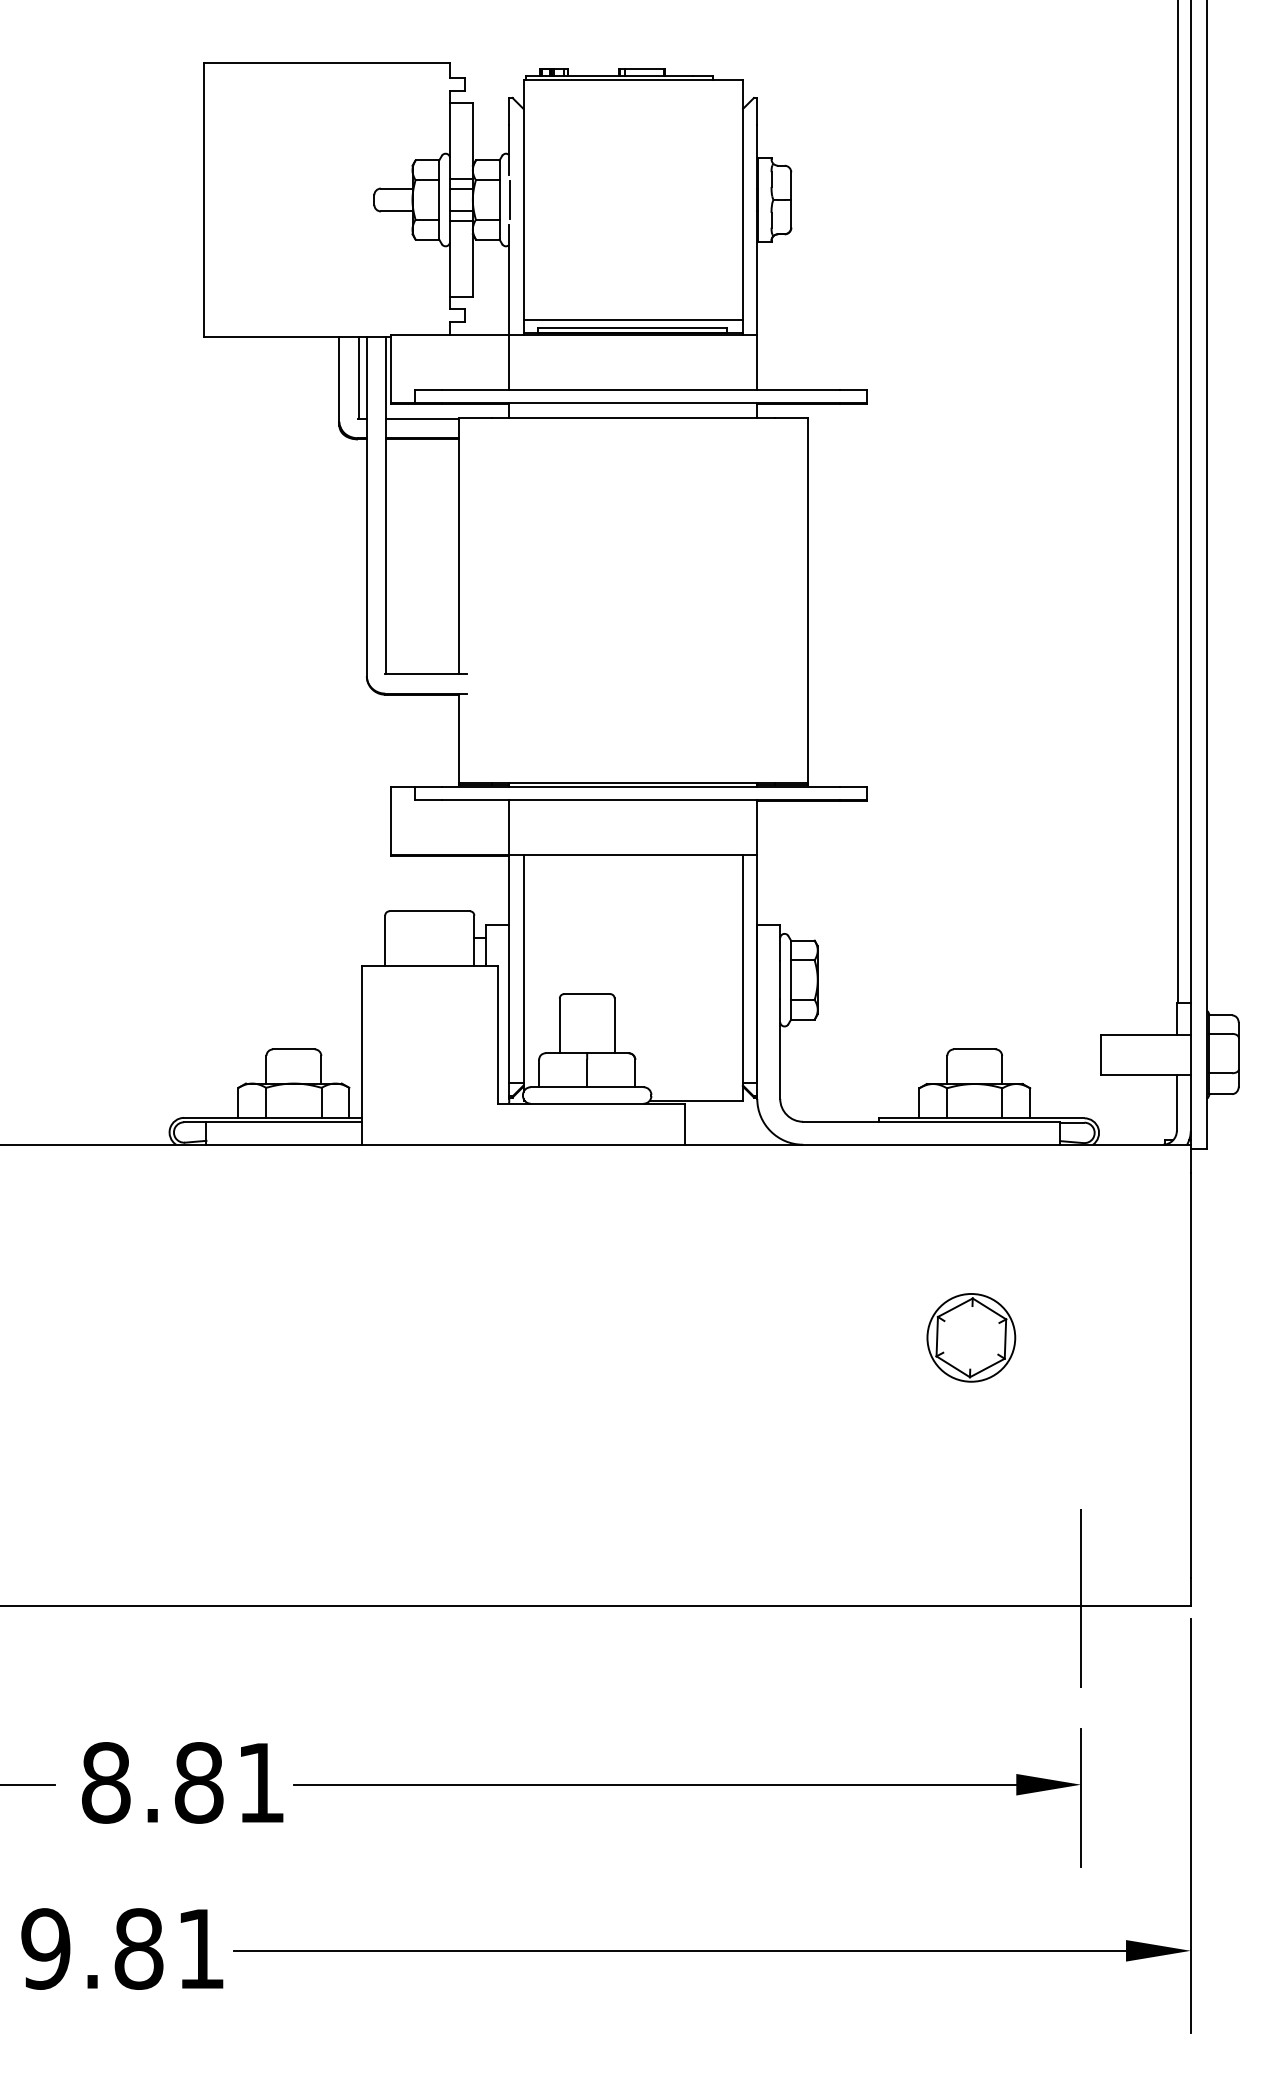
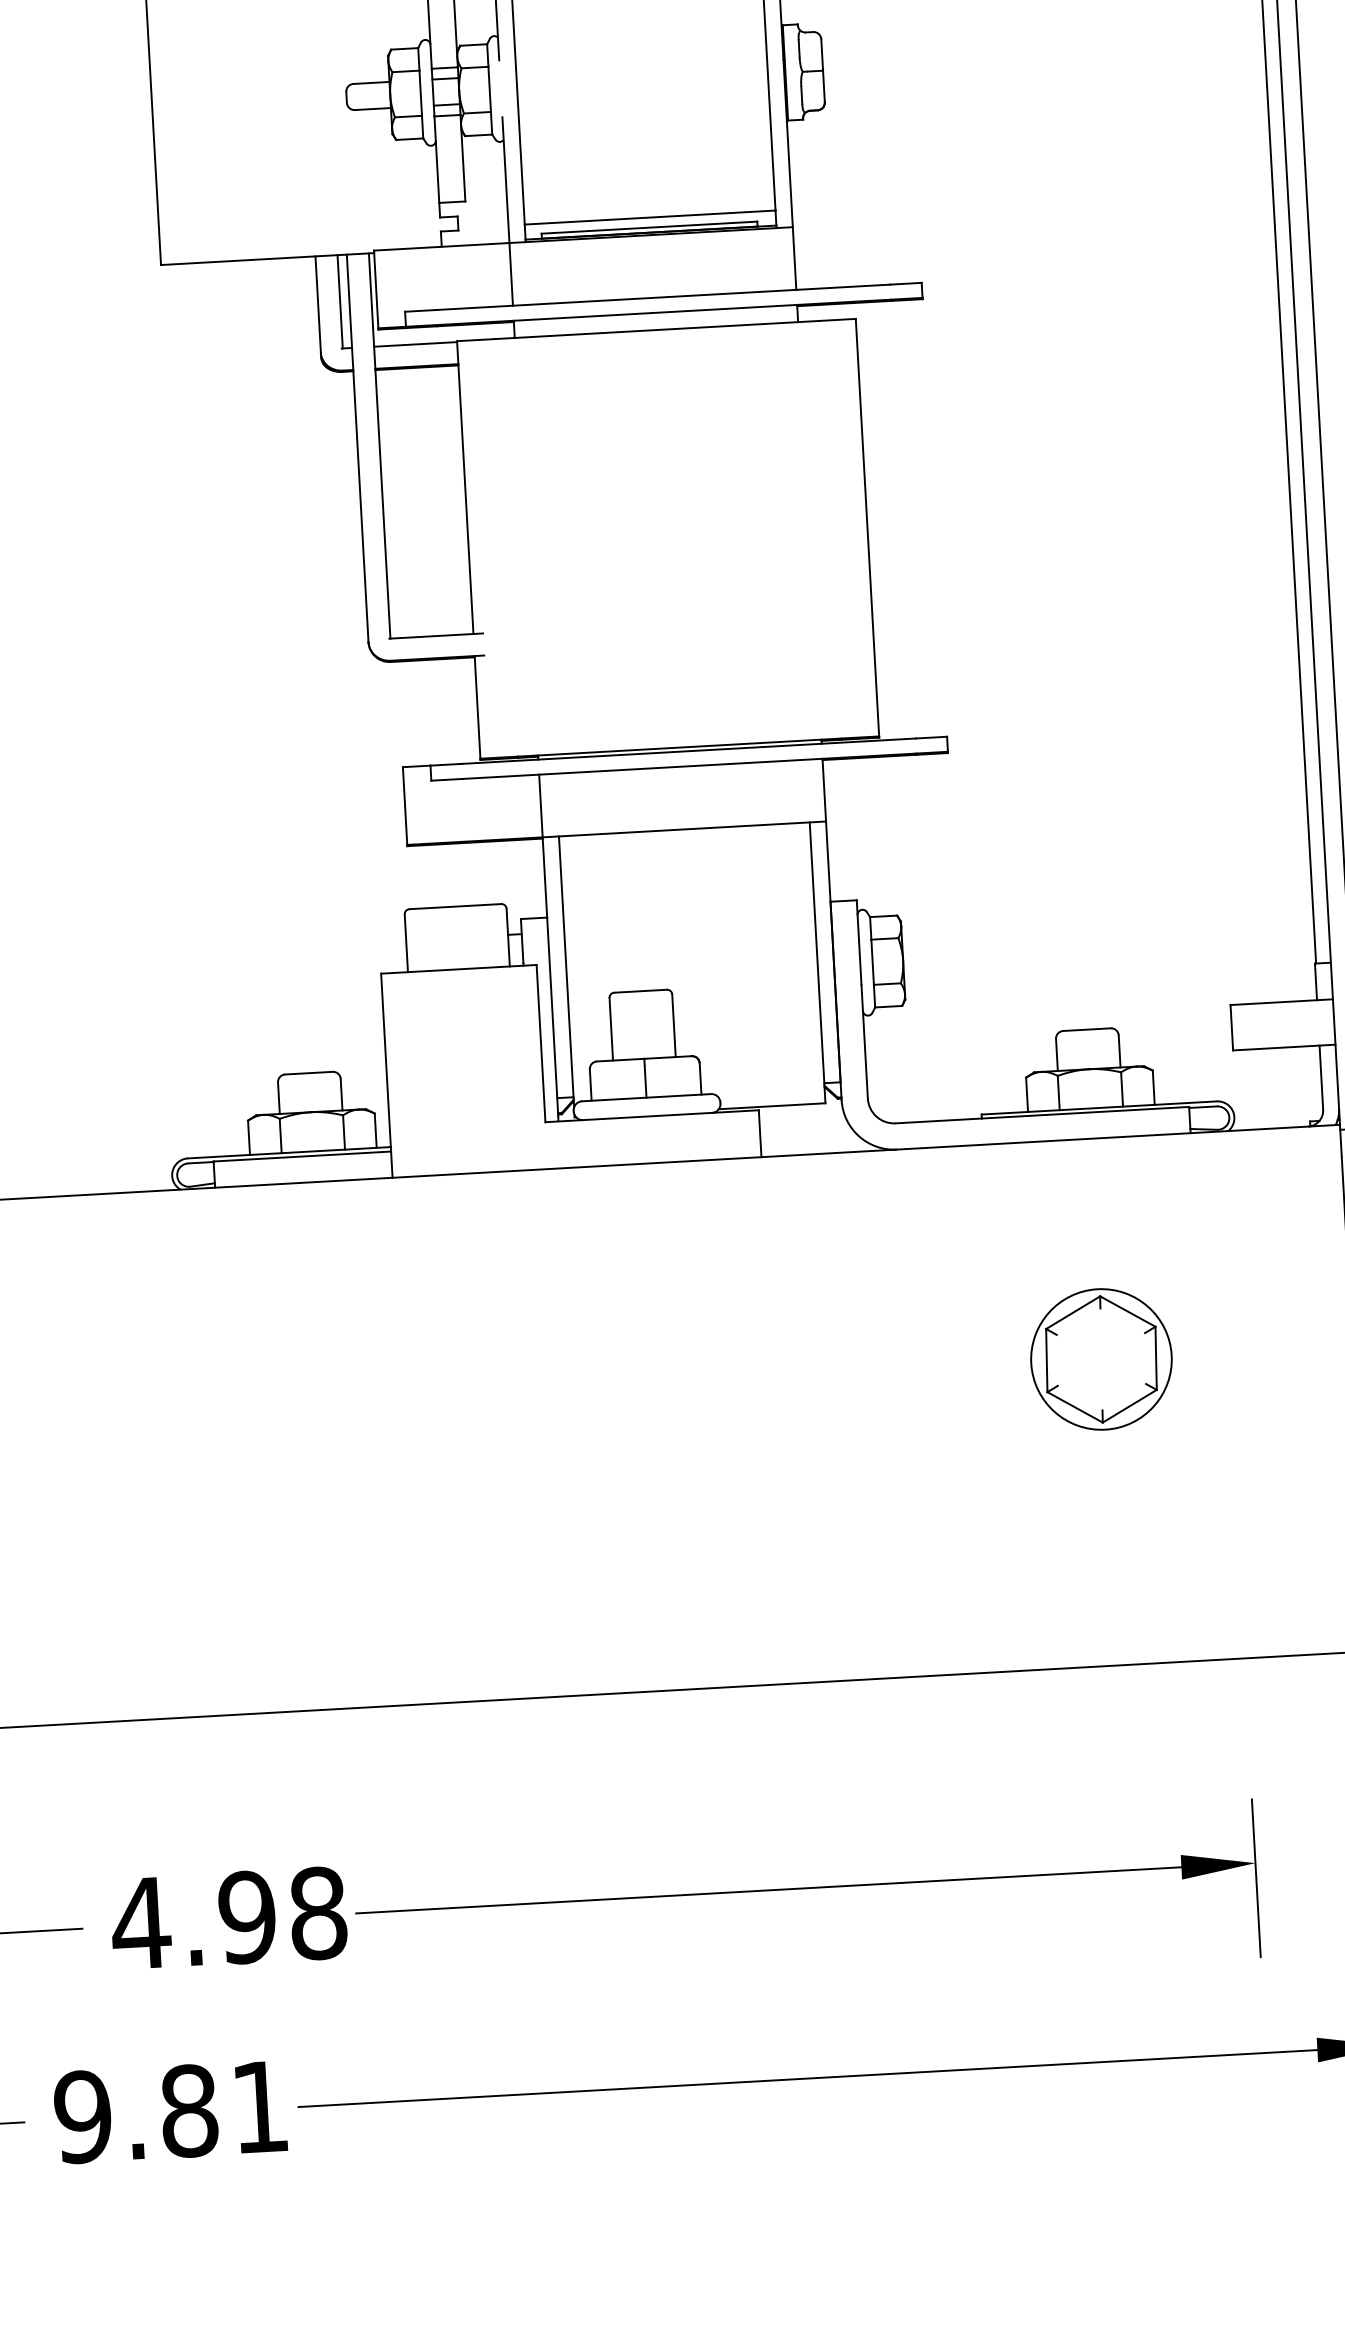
line: (510, 199) -> (502, 88), removed
part: (971, 1337) -> (1101, 1359), size x1.4
line: (1081, 1598) -> (1244, 1650), removed
text: (182, 1782) -> (228, 1918), 8.81 -> 4.98

